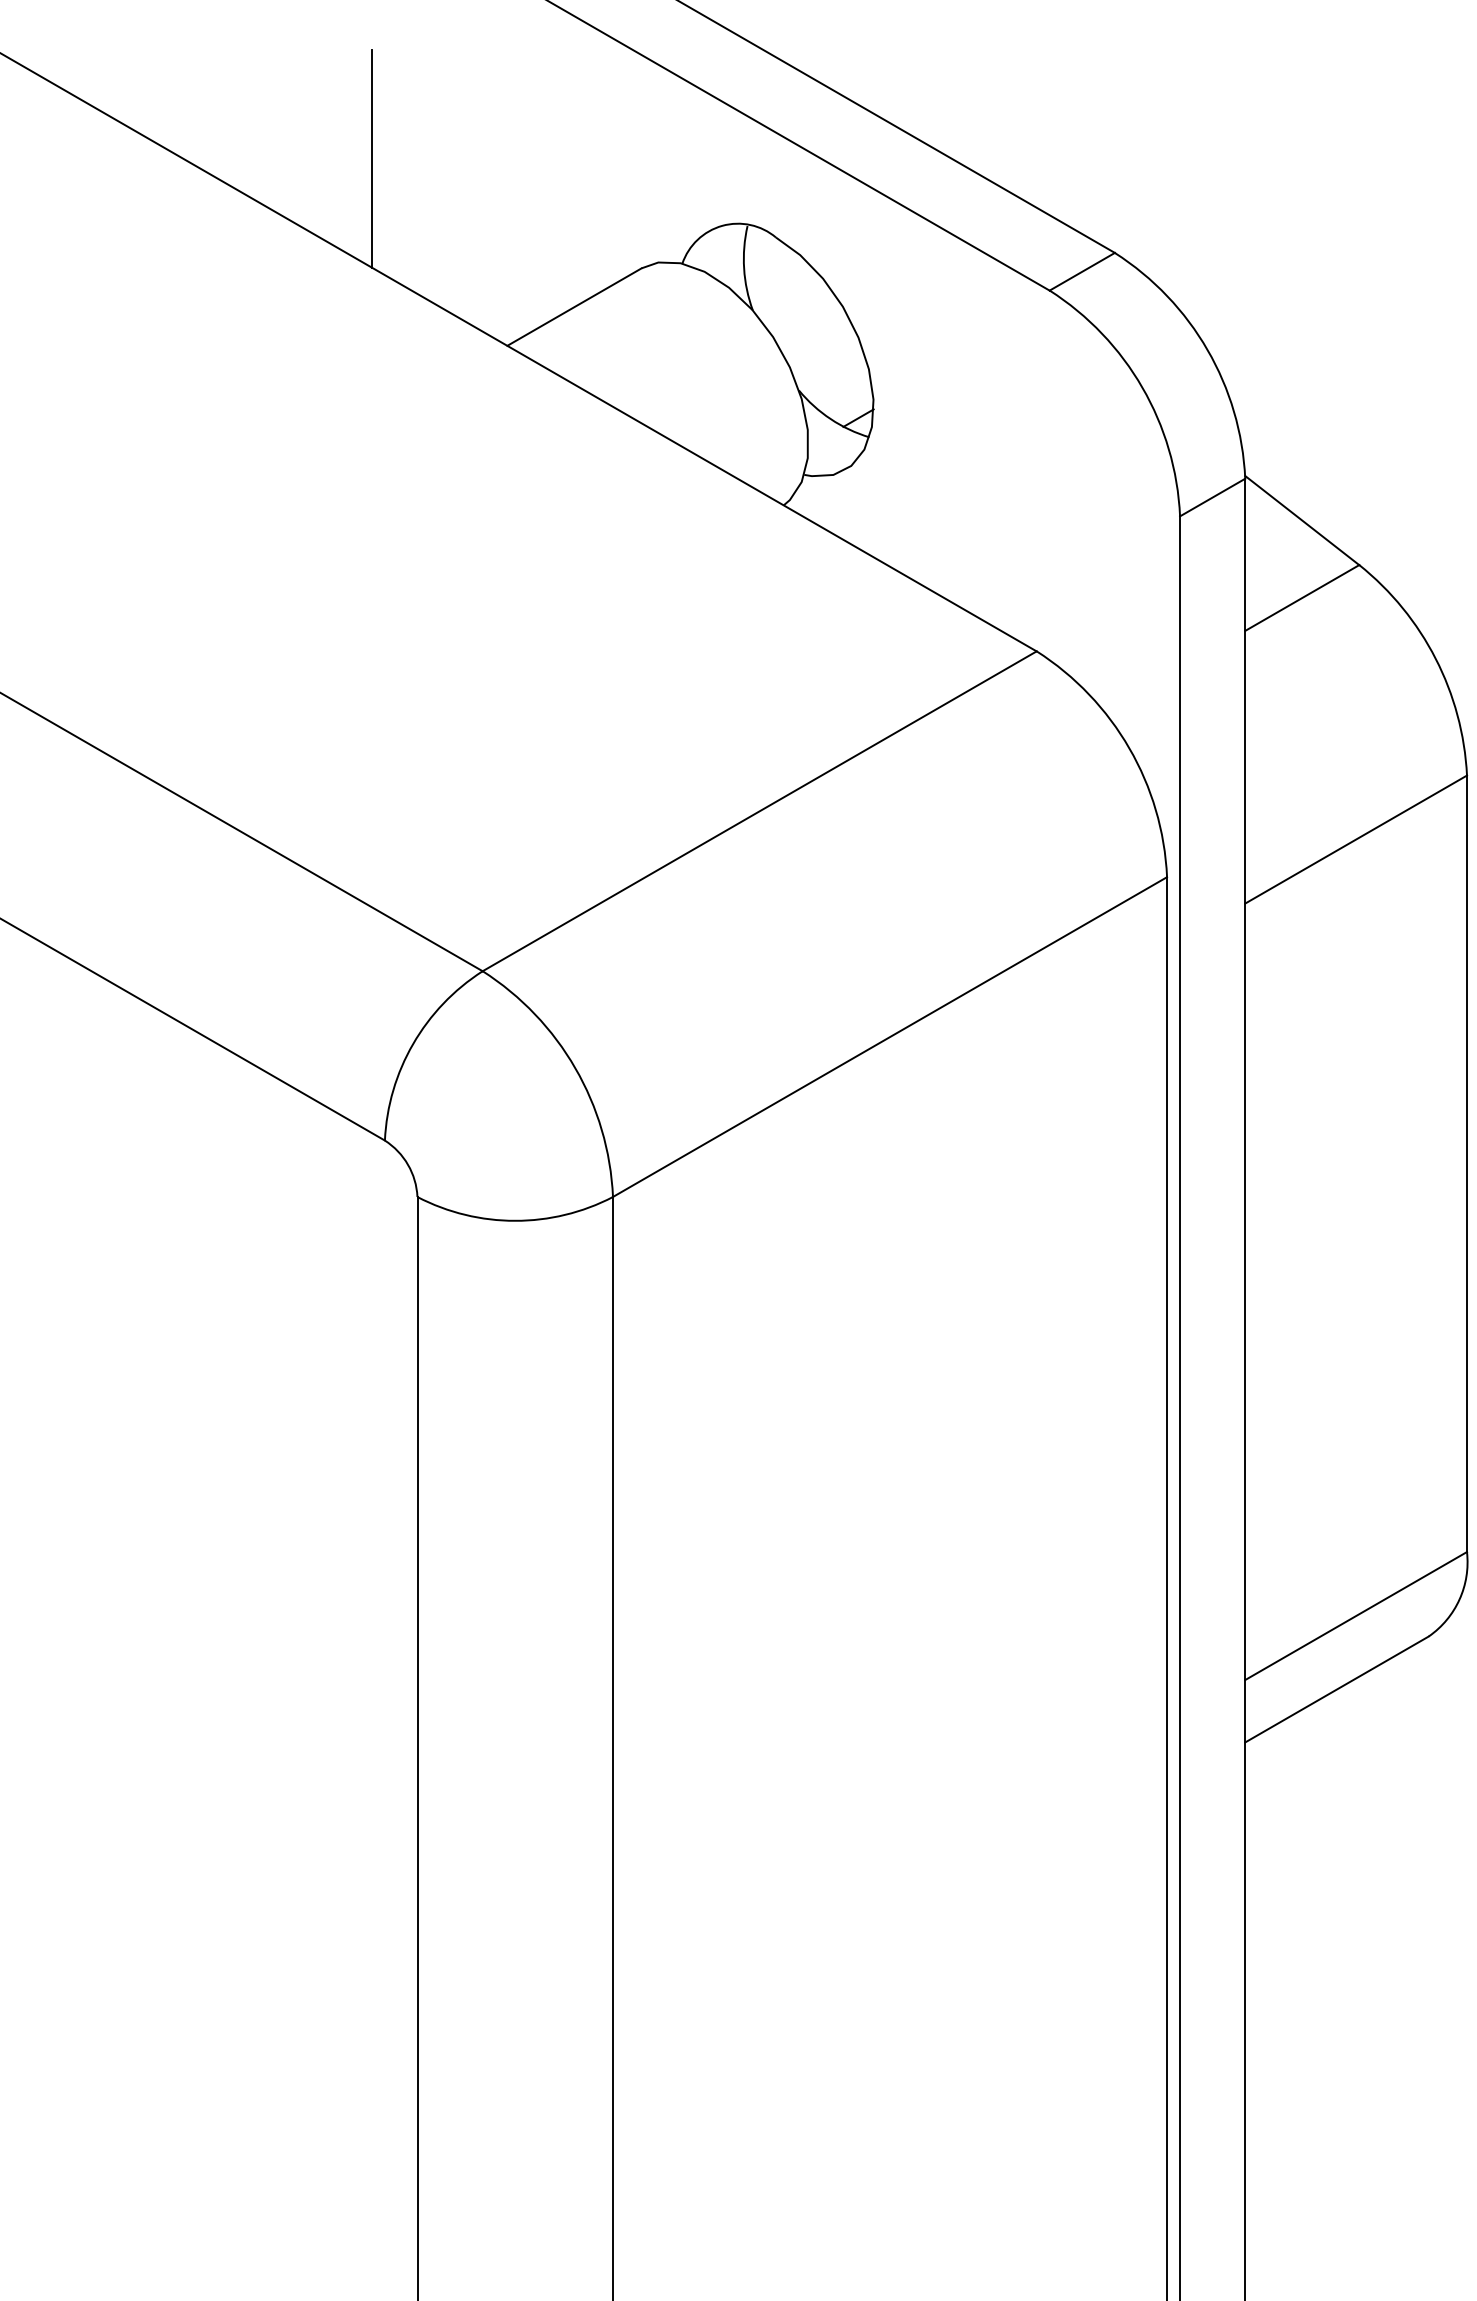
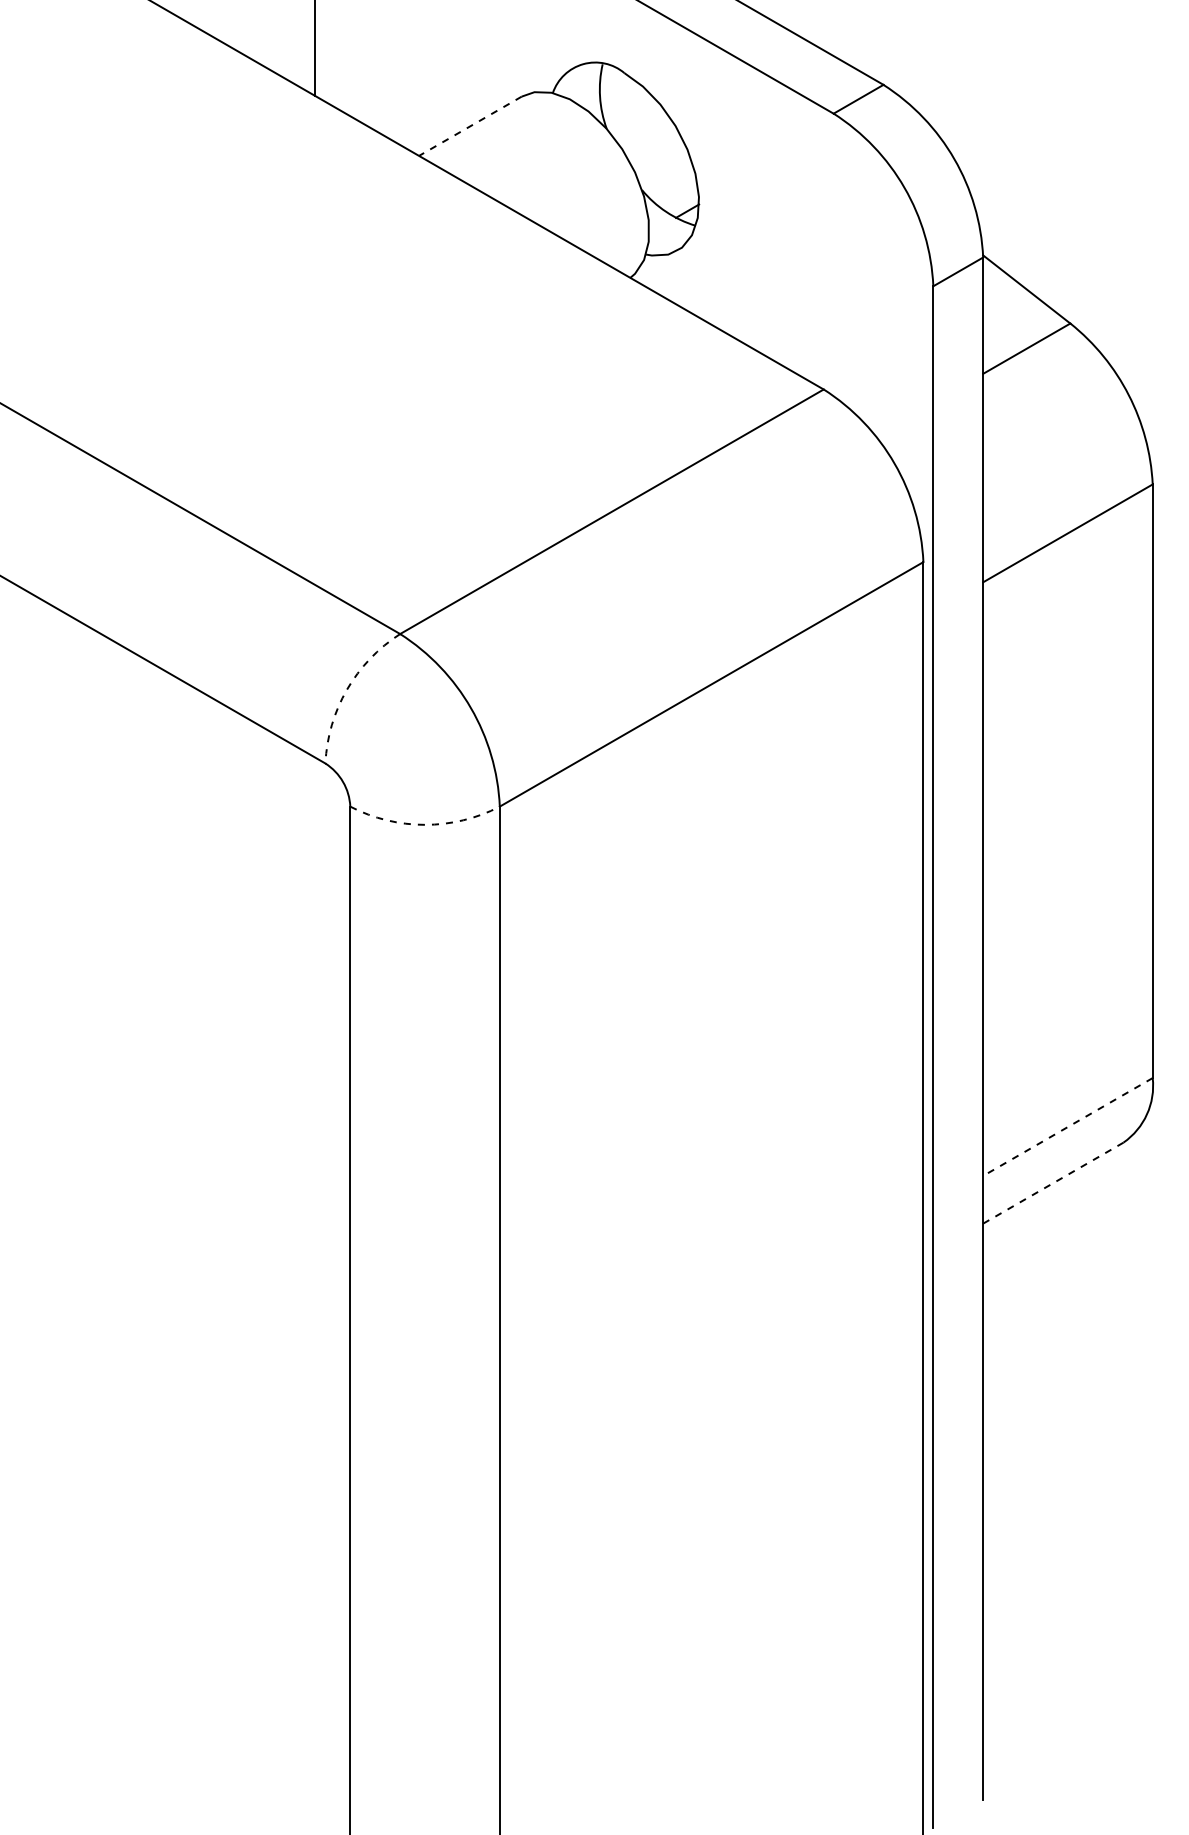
line: (573, 307) -> (469, 126), solid -> dashed
arc: (413, 1043) -> (347, 689), solid -> dashed
arc: (515, 1220) -> (425, 824), solid -> dashed
line: (1355, 1616) -> (1067, 1127), solid -> dashed
line: (1337, 1688) -> (1053, 1182), solid -> dashed

